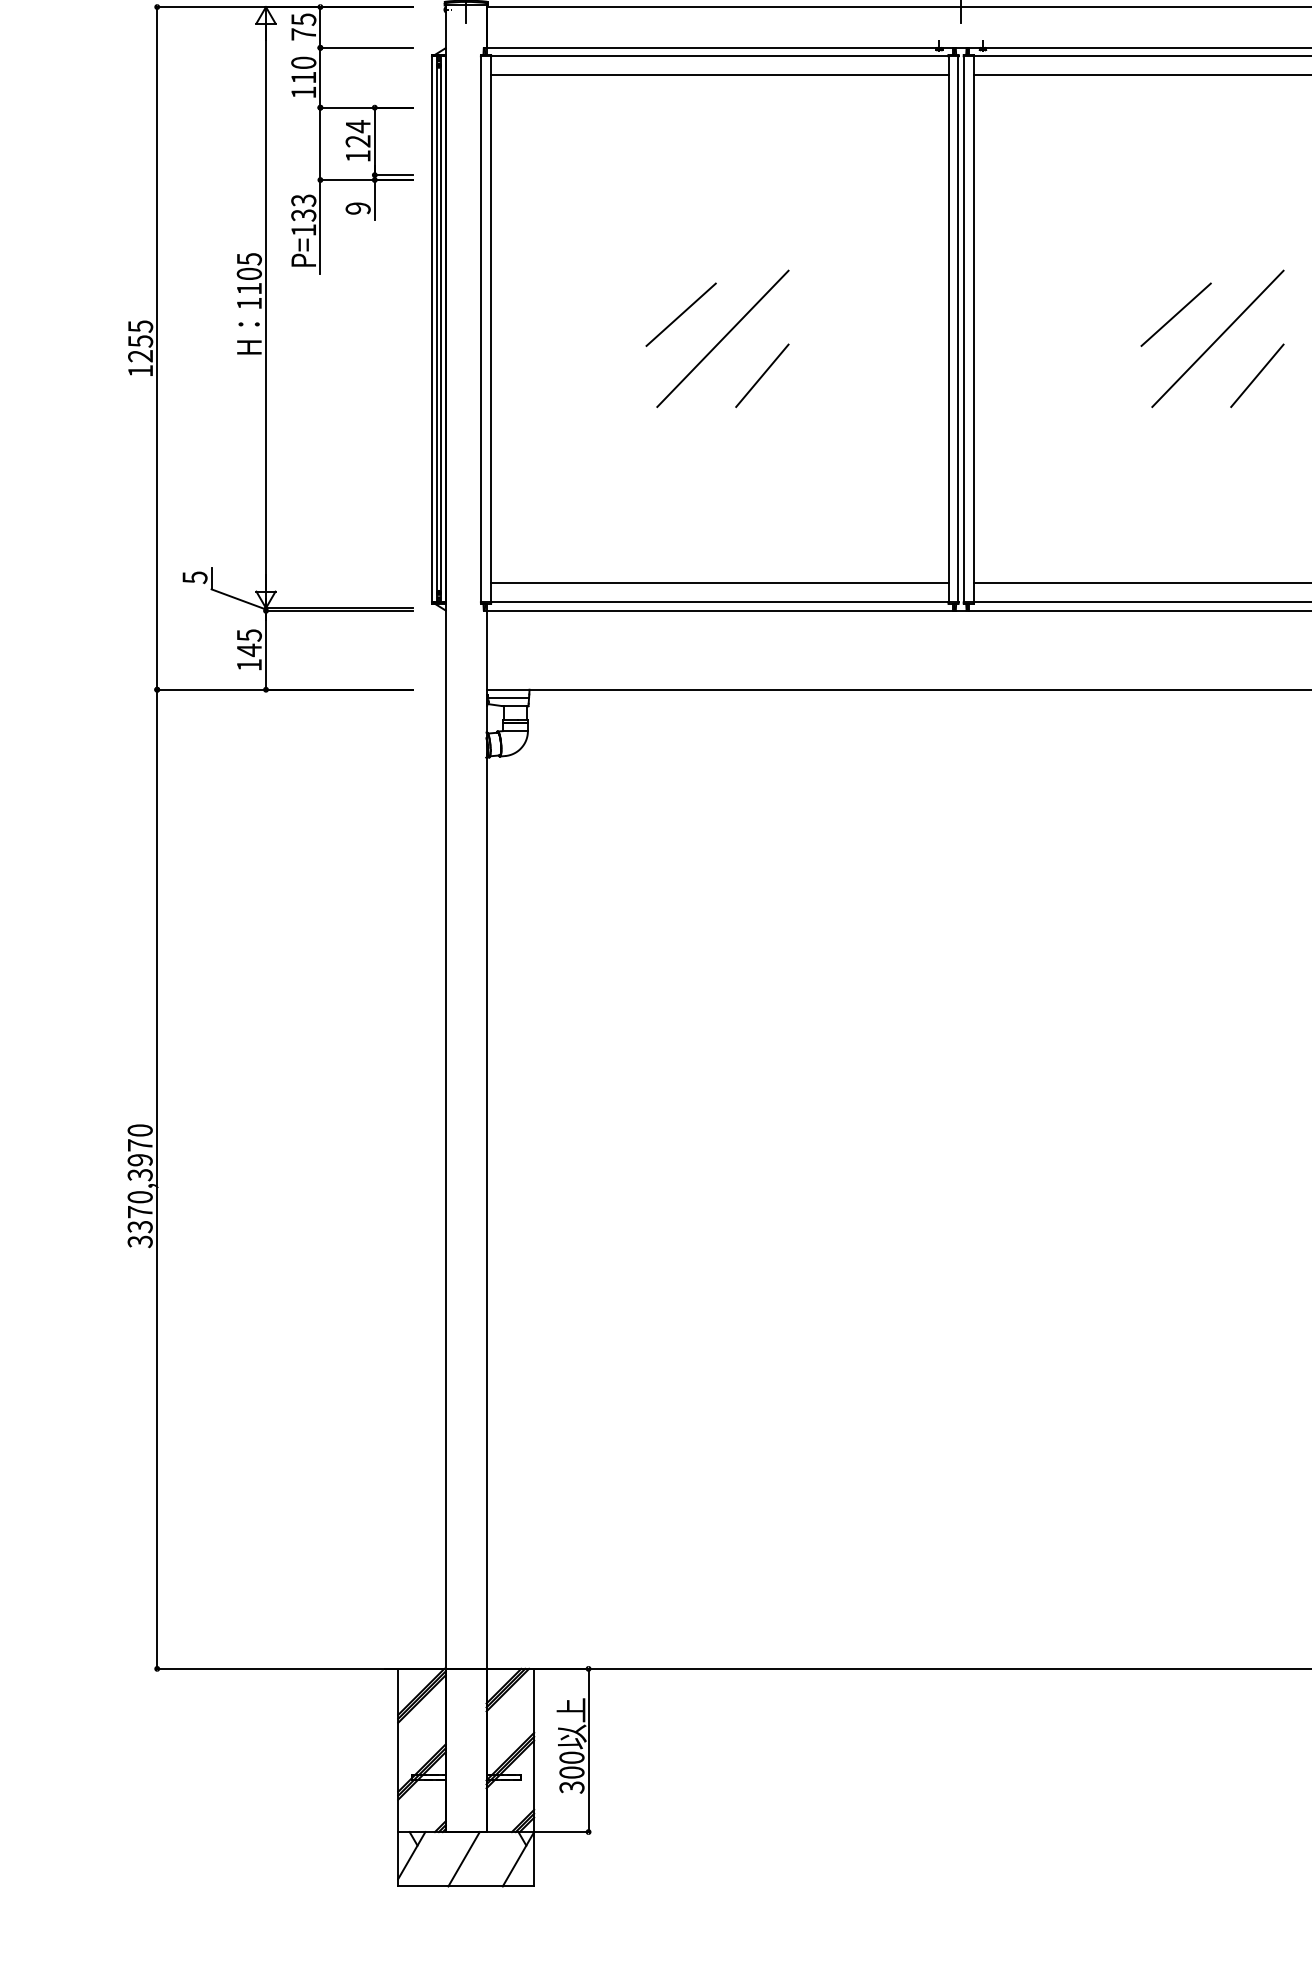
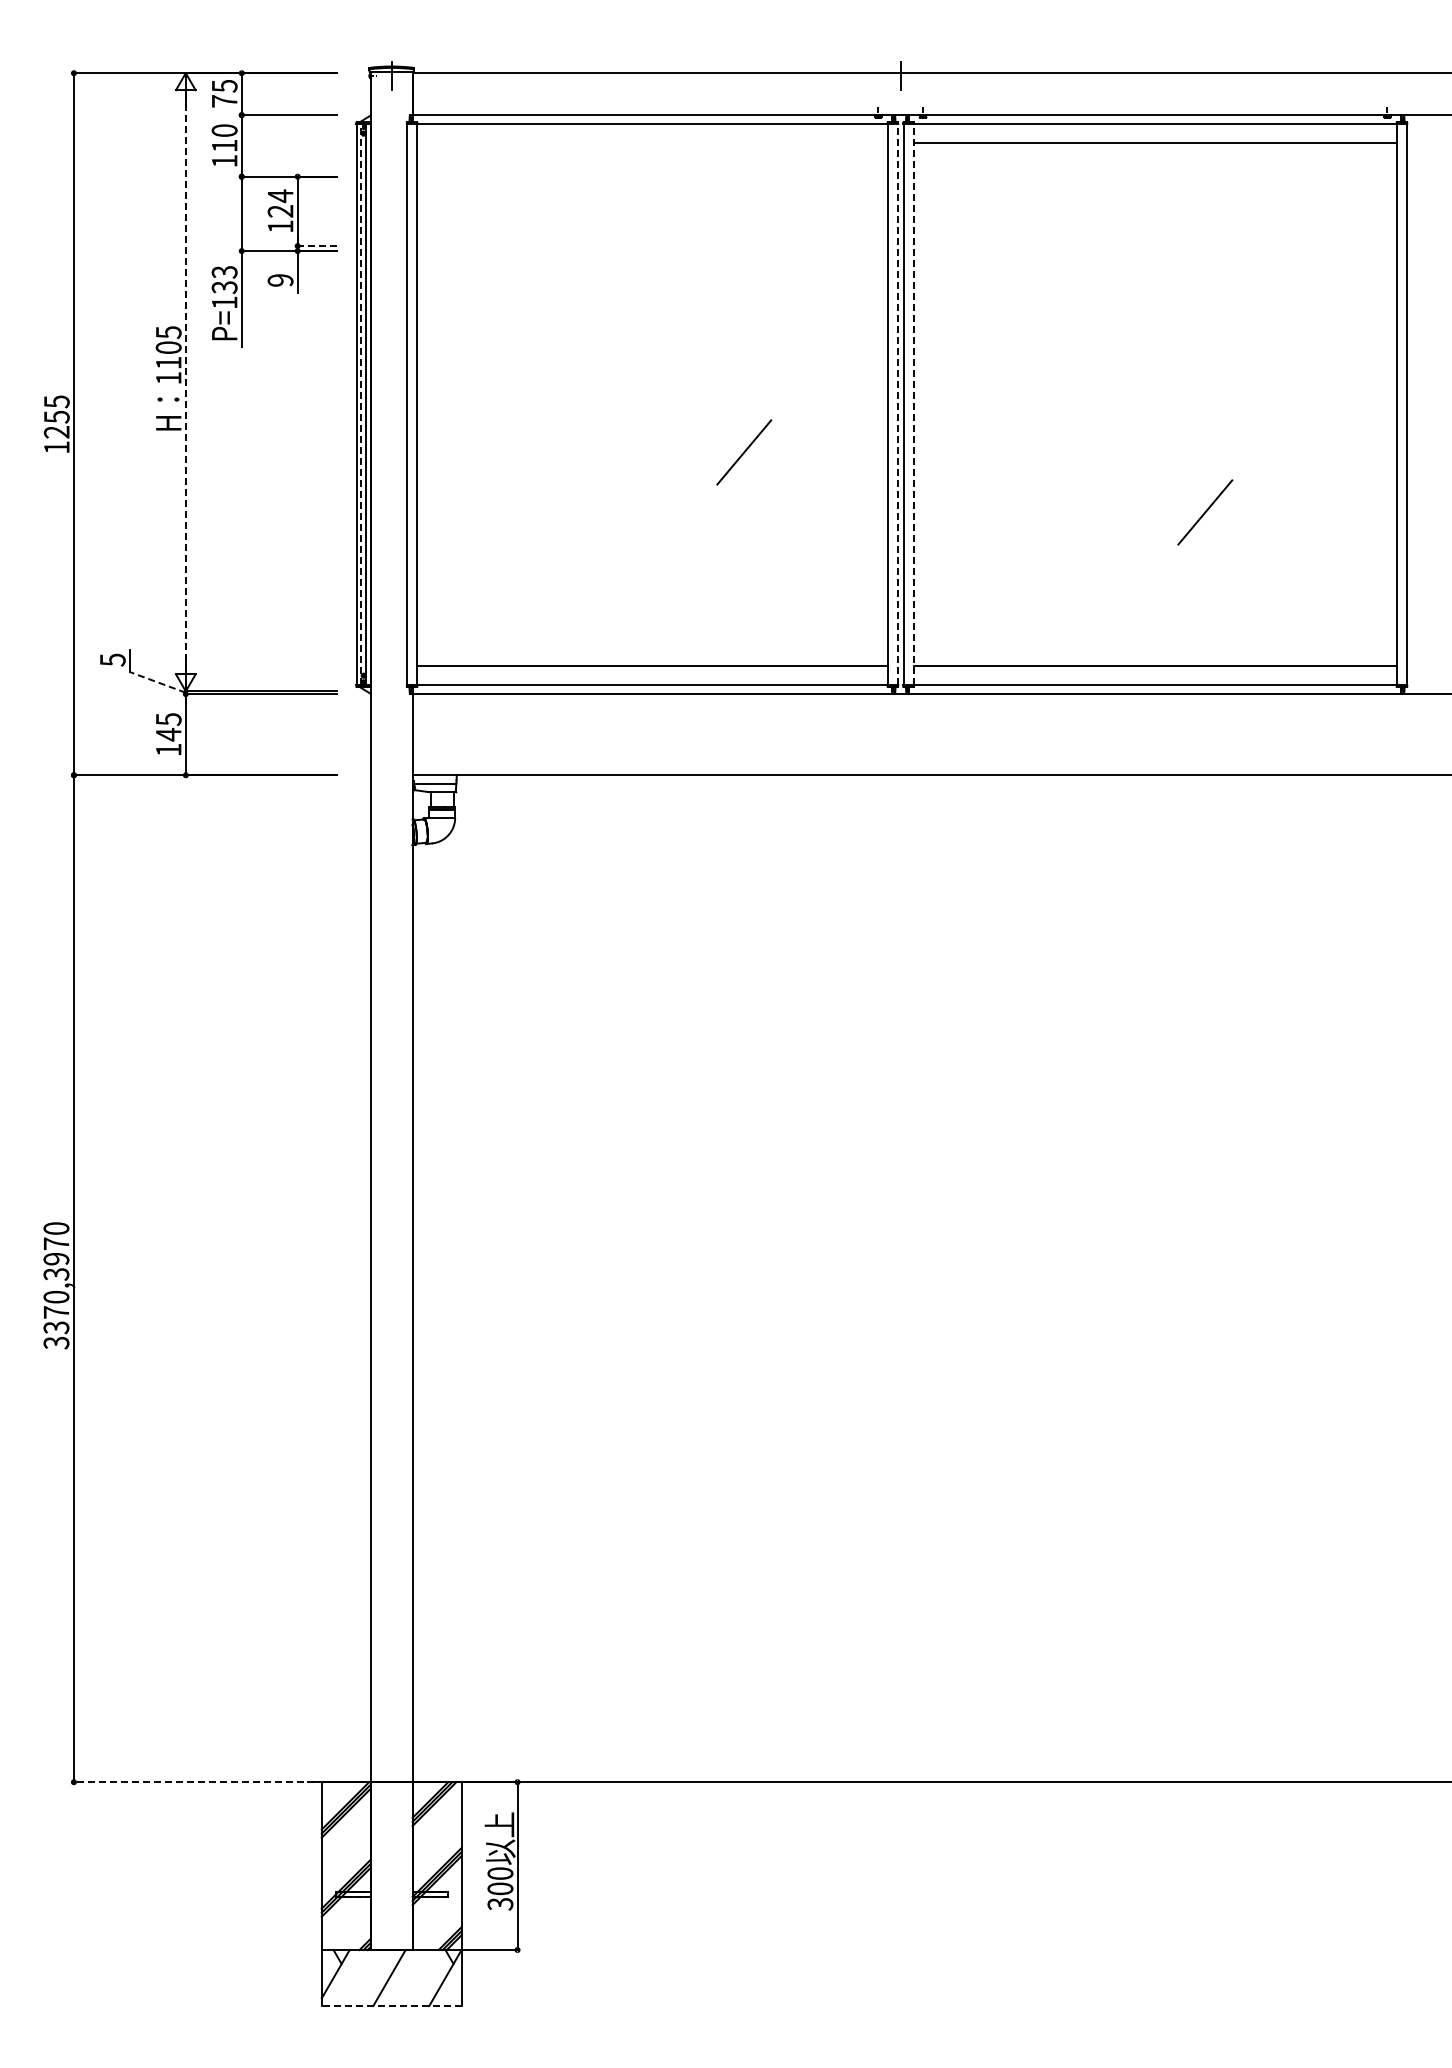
line: (719, 75) -> (652, 143), removed
line: (394, 175) -> (317, 246), solid -> dashed
line: (265, 306) -> (185, 381), solid -> dashed
line: (680, 314) -> (612, 389), removed
line: (1175, 314) -> (1121, 389), removed
line: (436, 329) -> (361, 404), solid -> dashed
line: (958, 329) -> (897, 404), solid -> dashed
line: (973, 329) -> (913, 404), solid -> dashed
line: (722, 338) -> (655, 414), removed
line: (1217, 338) -> (1164, 414), removed
line: (762, 375) -> (744, 452), moved
line: (1257, 375) -> (1205, 512), moved
line: (238, 599) -> (157, 682), solid -> dashed
line: (285, 1669) -> (205, 1782), solid -> dashed
line: (466, 1886) -> (391, 2005), solid -> dashed

